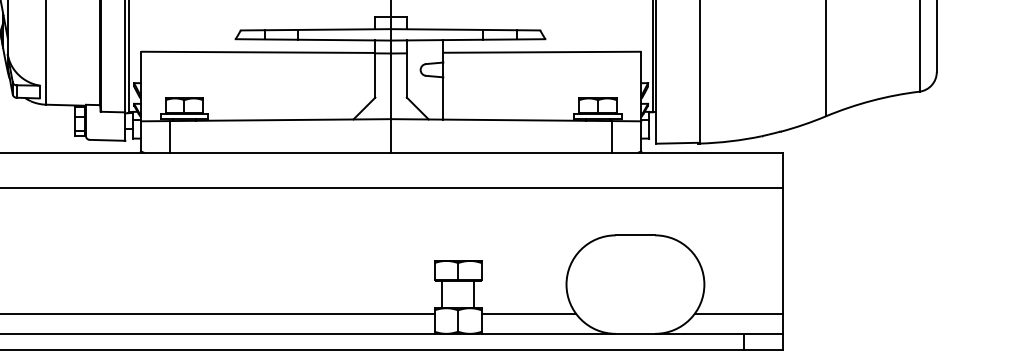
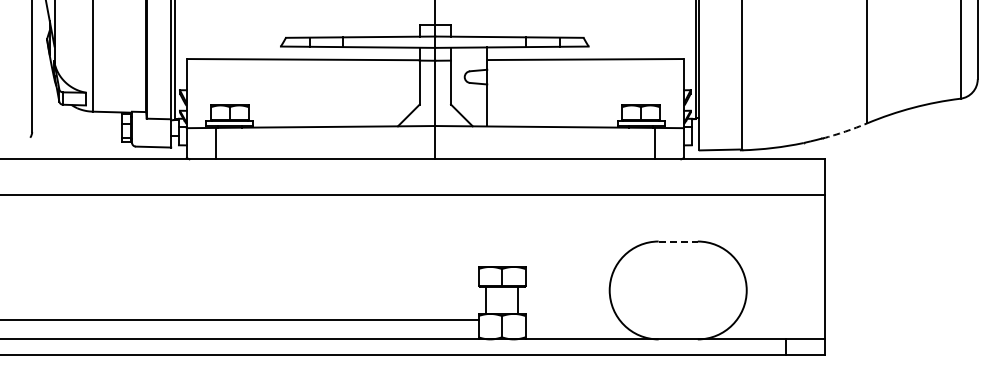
arc: (803, 124) -> (845, 131), solid -> dashed
line: (635, 235) -> (678, 241), solid -> dashed
line: (529, 313) -> (572, 319), removed
line: (738, 313) -> (780, 319), removed

